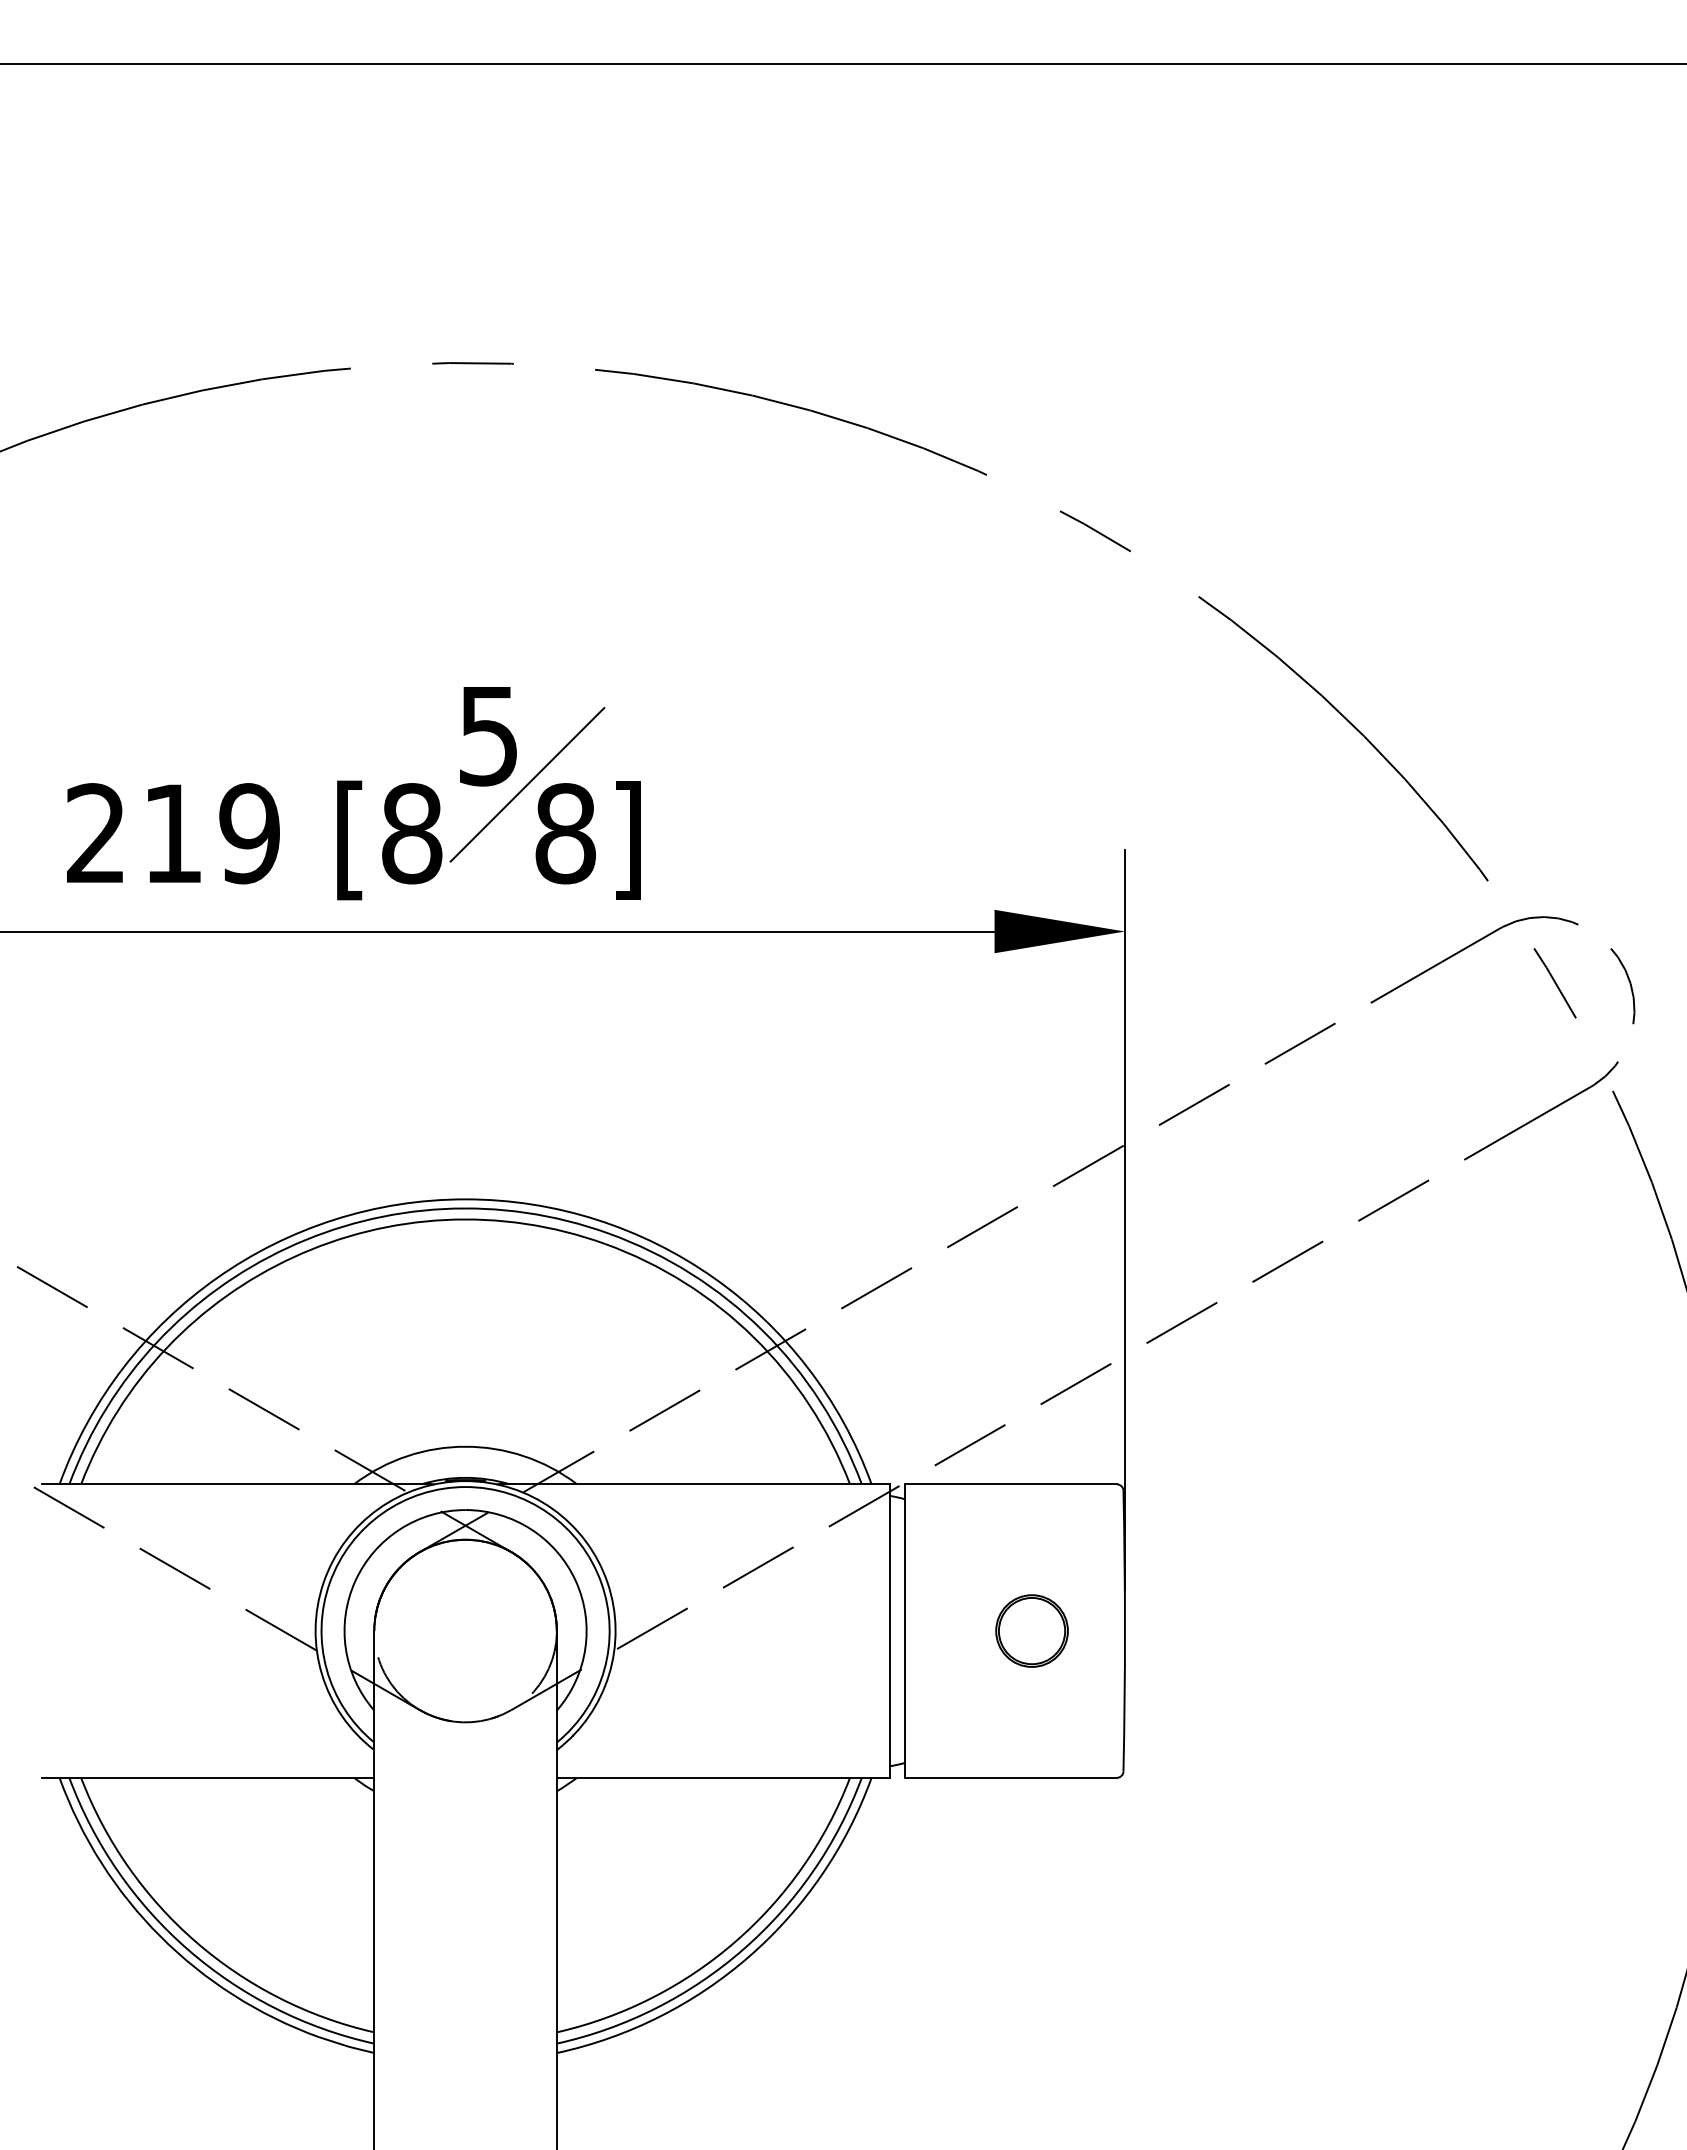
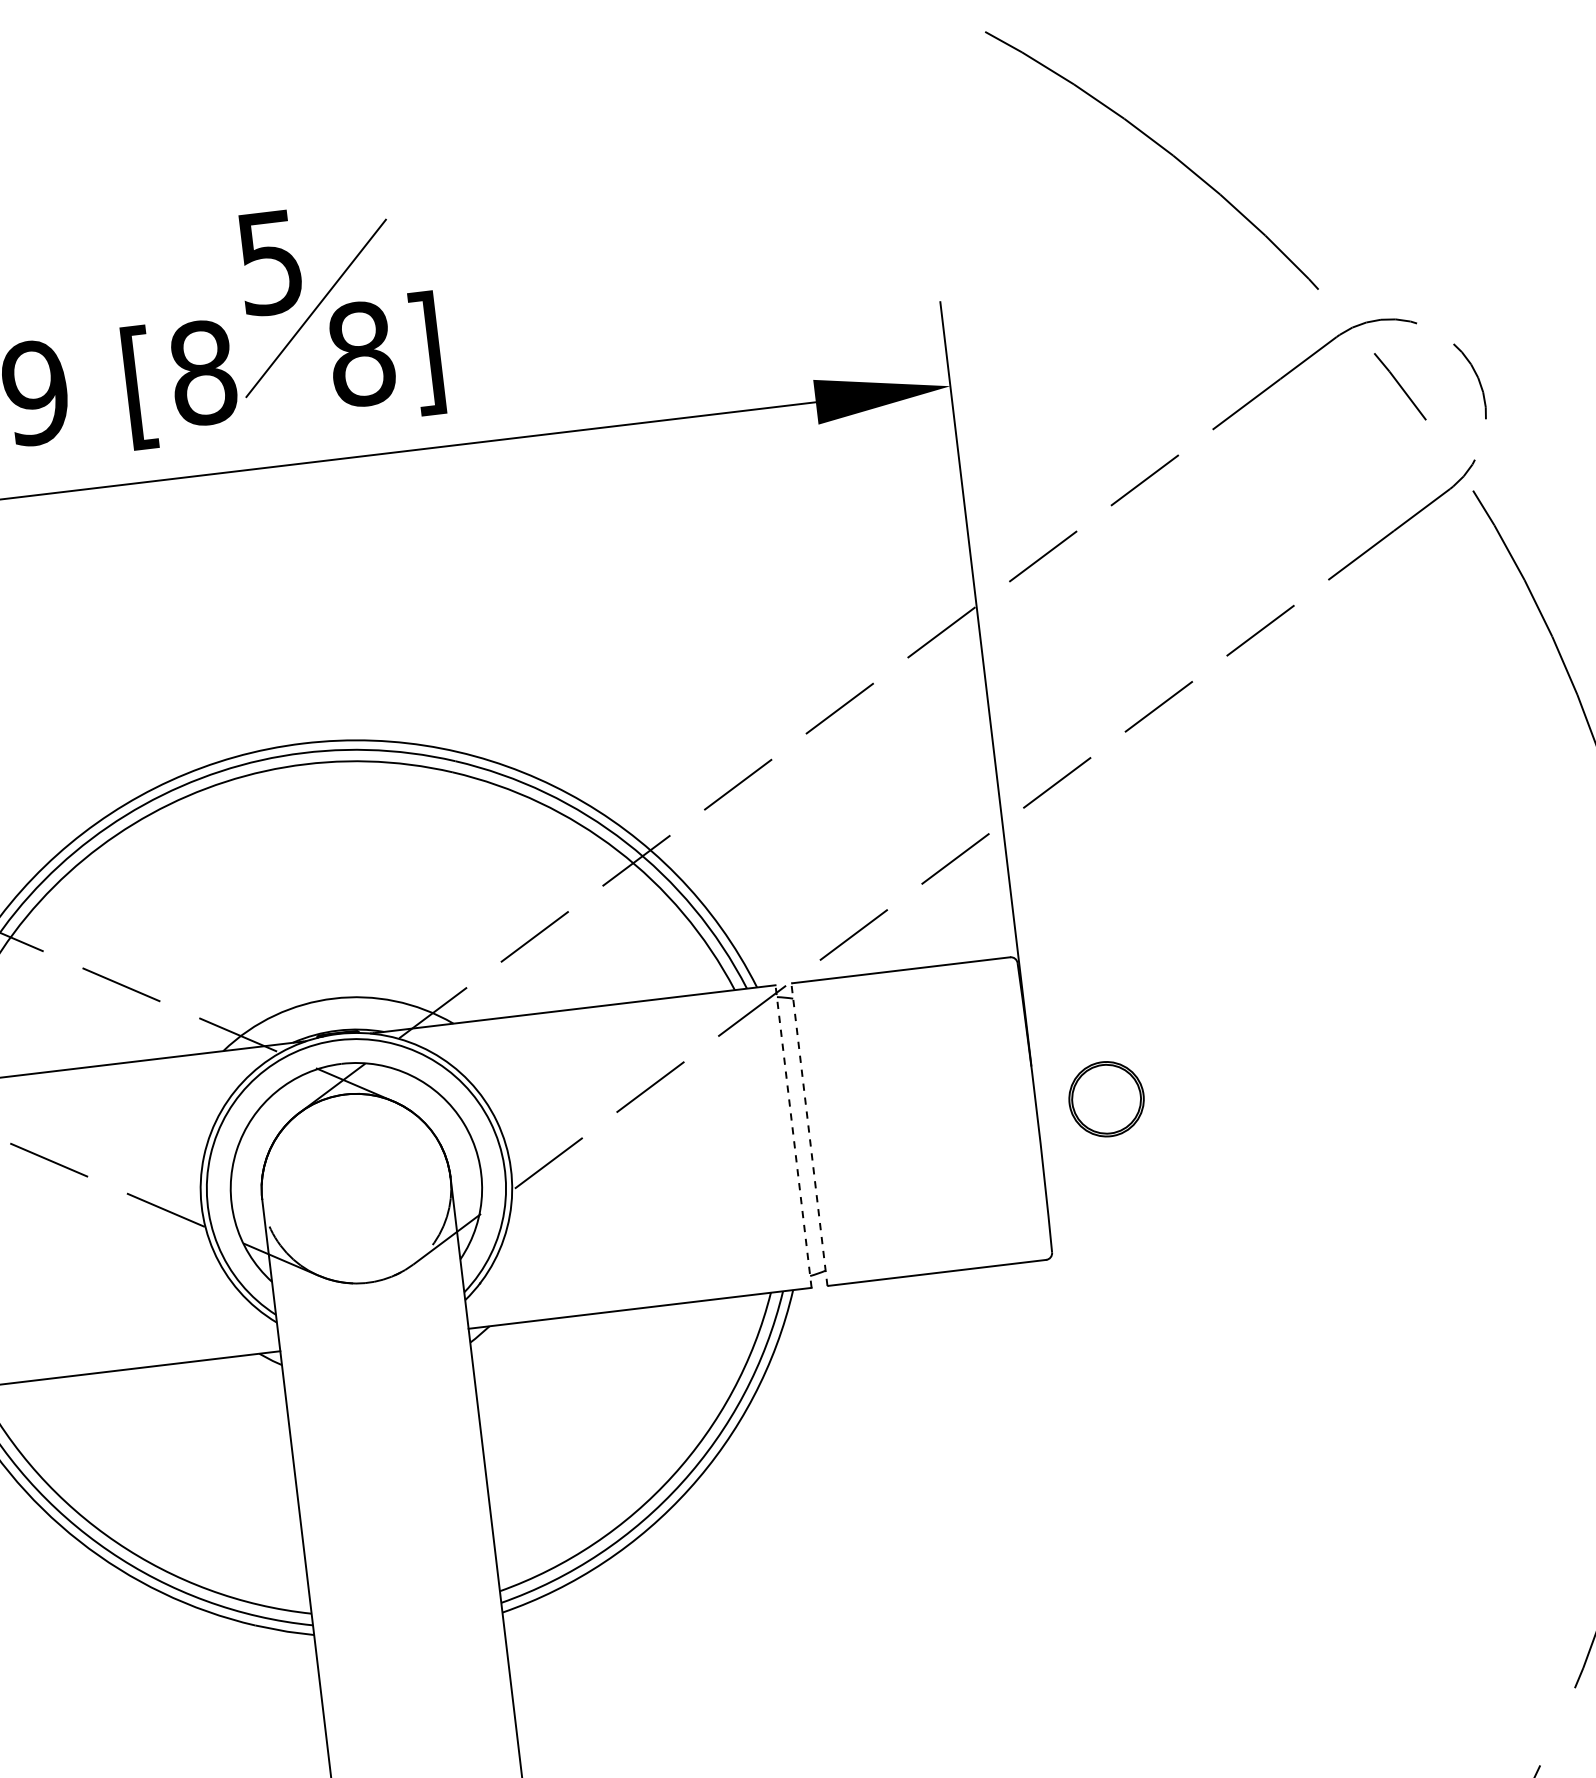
part: (1031, 1630) -> (1105, 1098), moved
line: (889, 1631) -> (793, 1137), solid -> dashed
line: (904, 1631) -> (809, 1135), solid -> dashed

